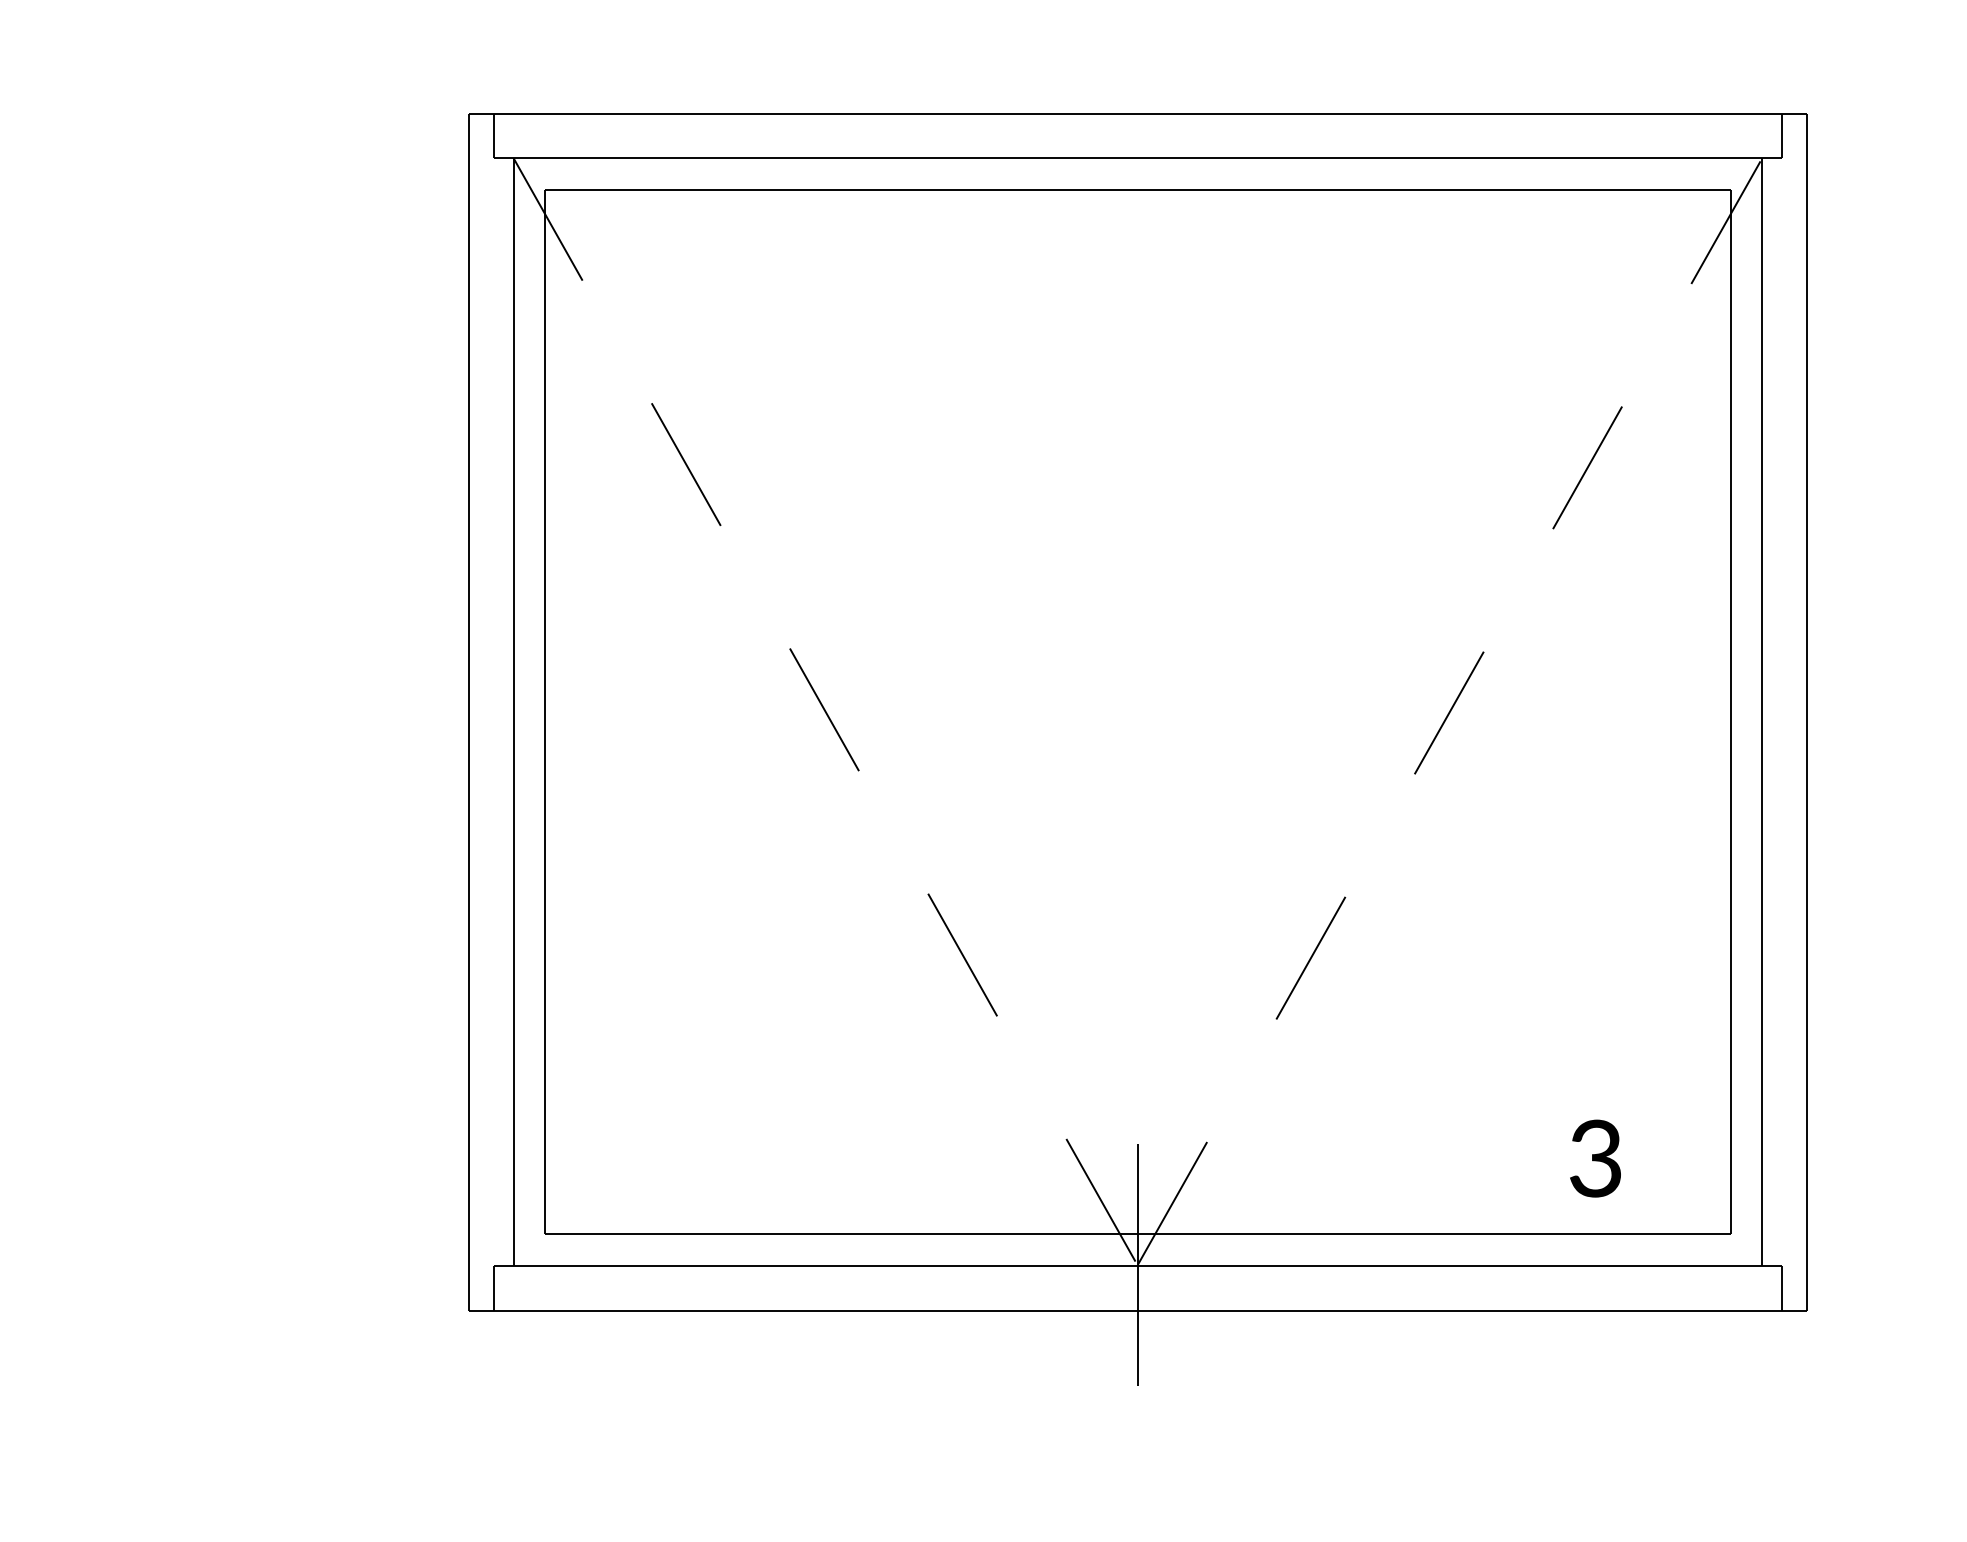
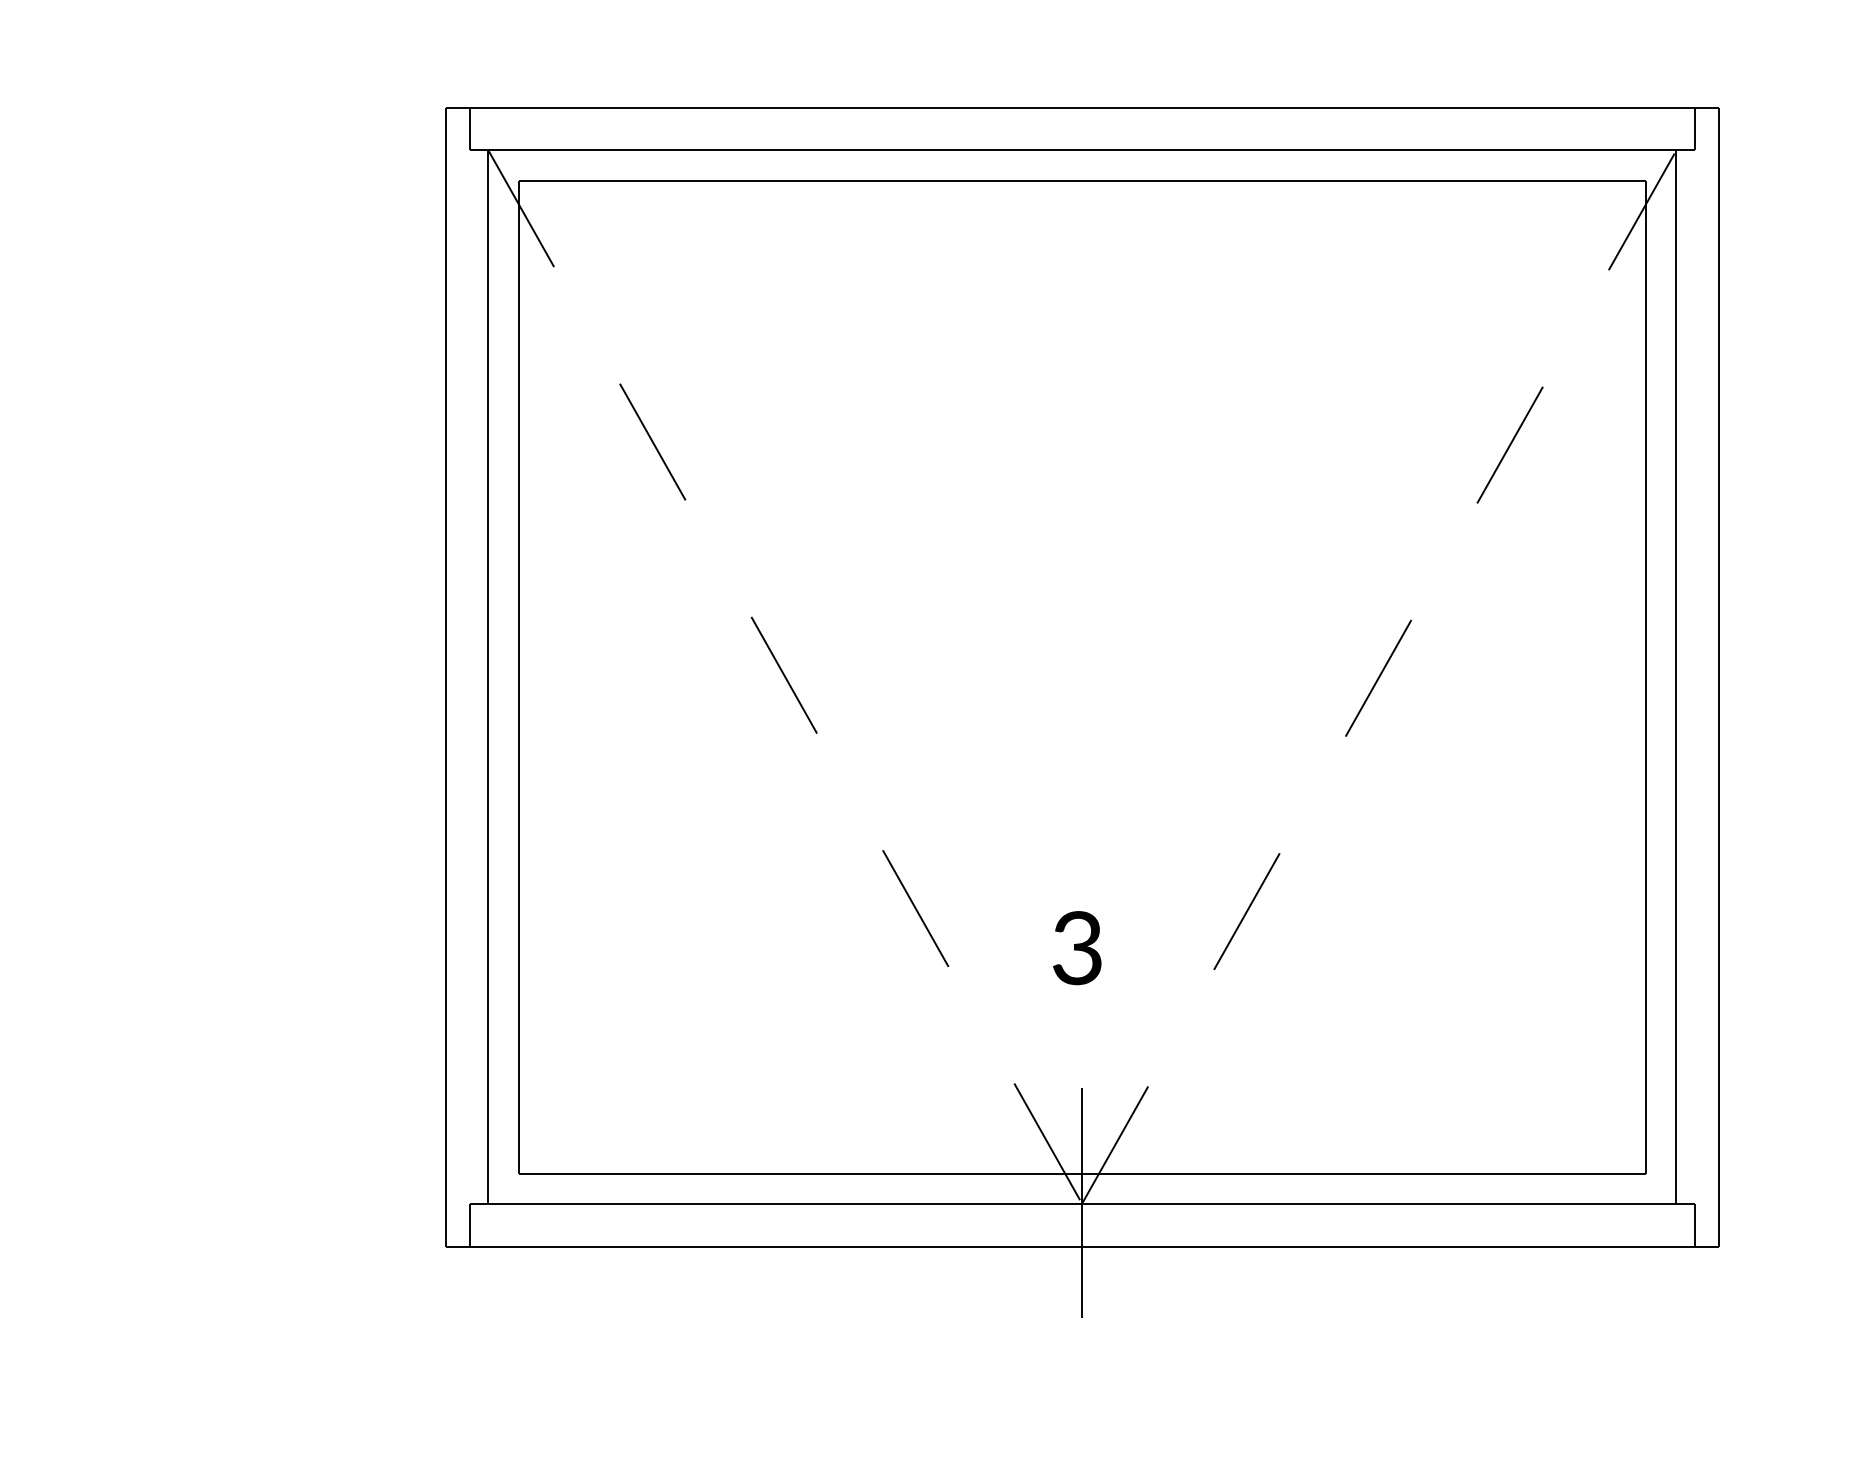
text: (1595, 1158) -> (1077, 947), moved

